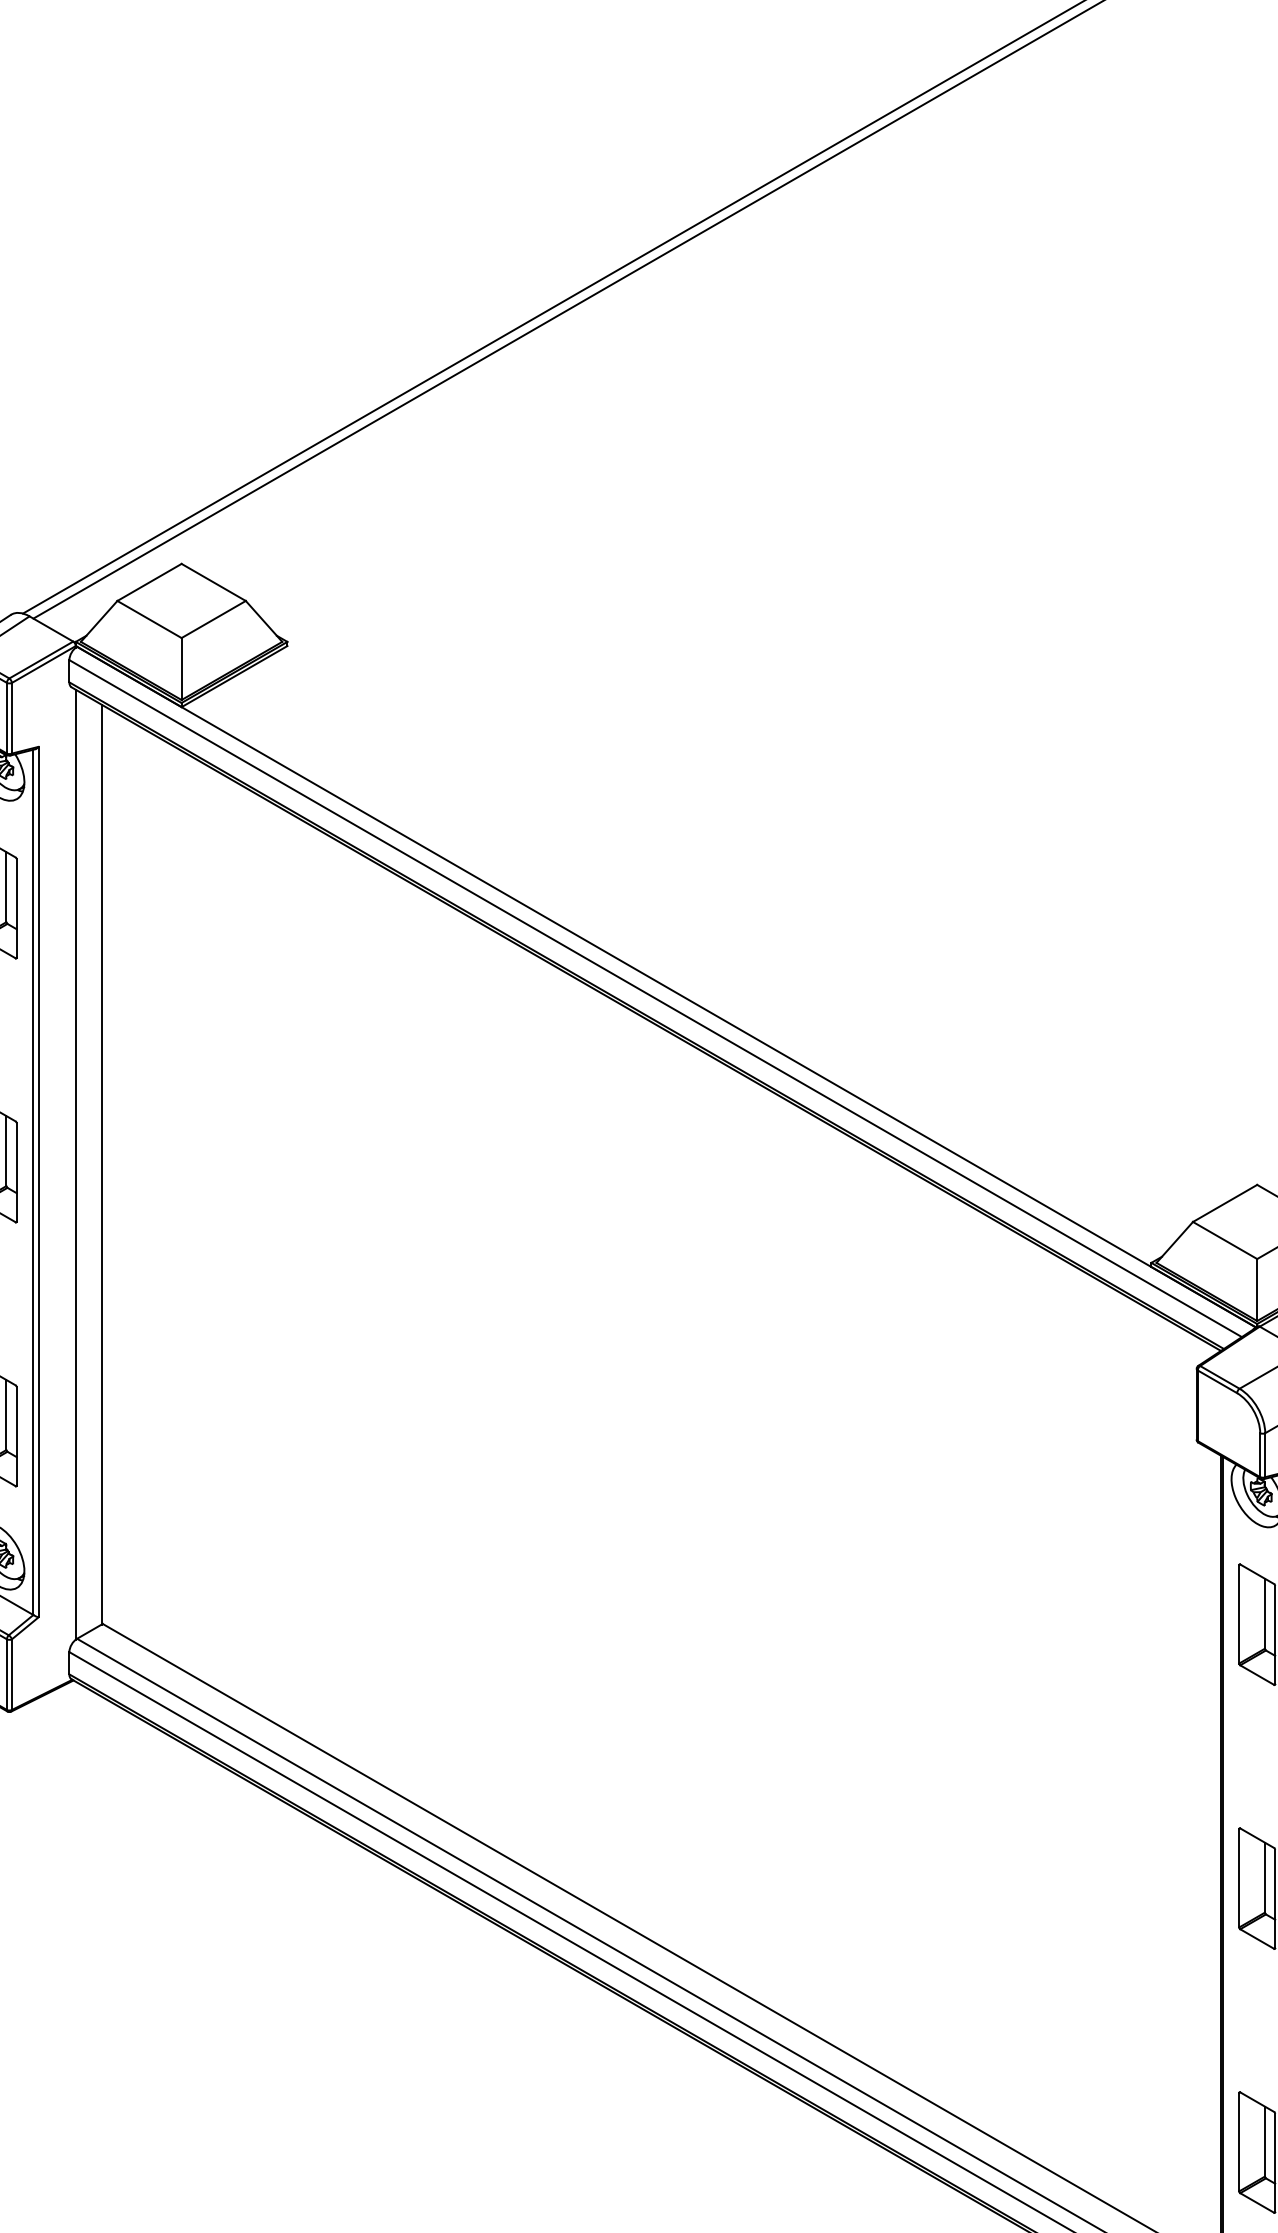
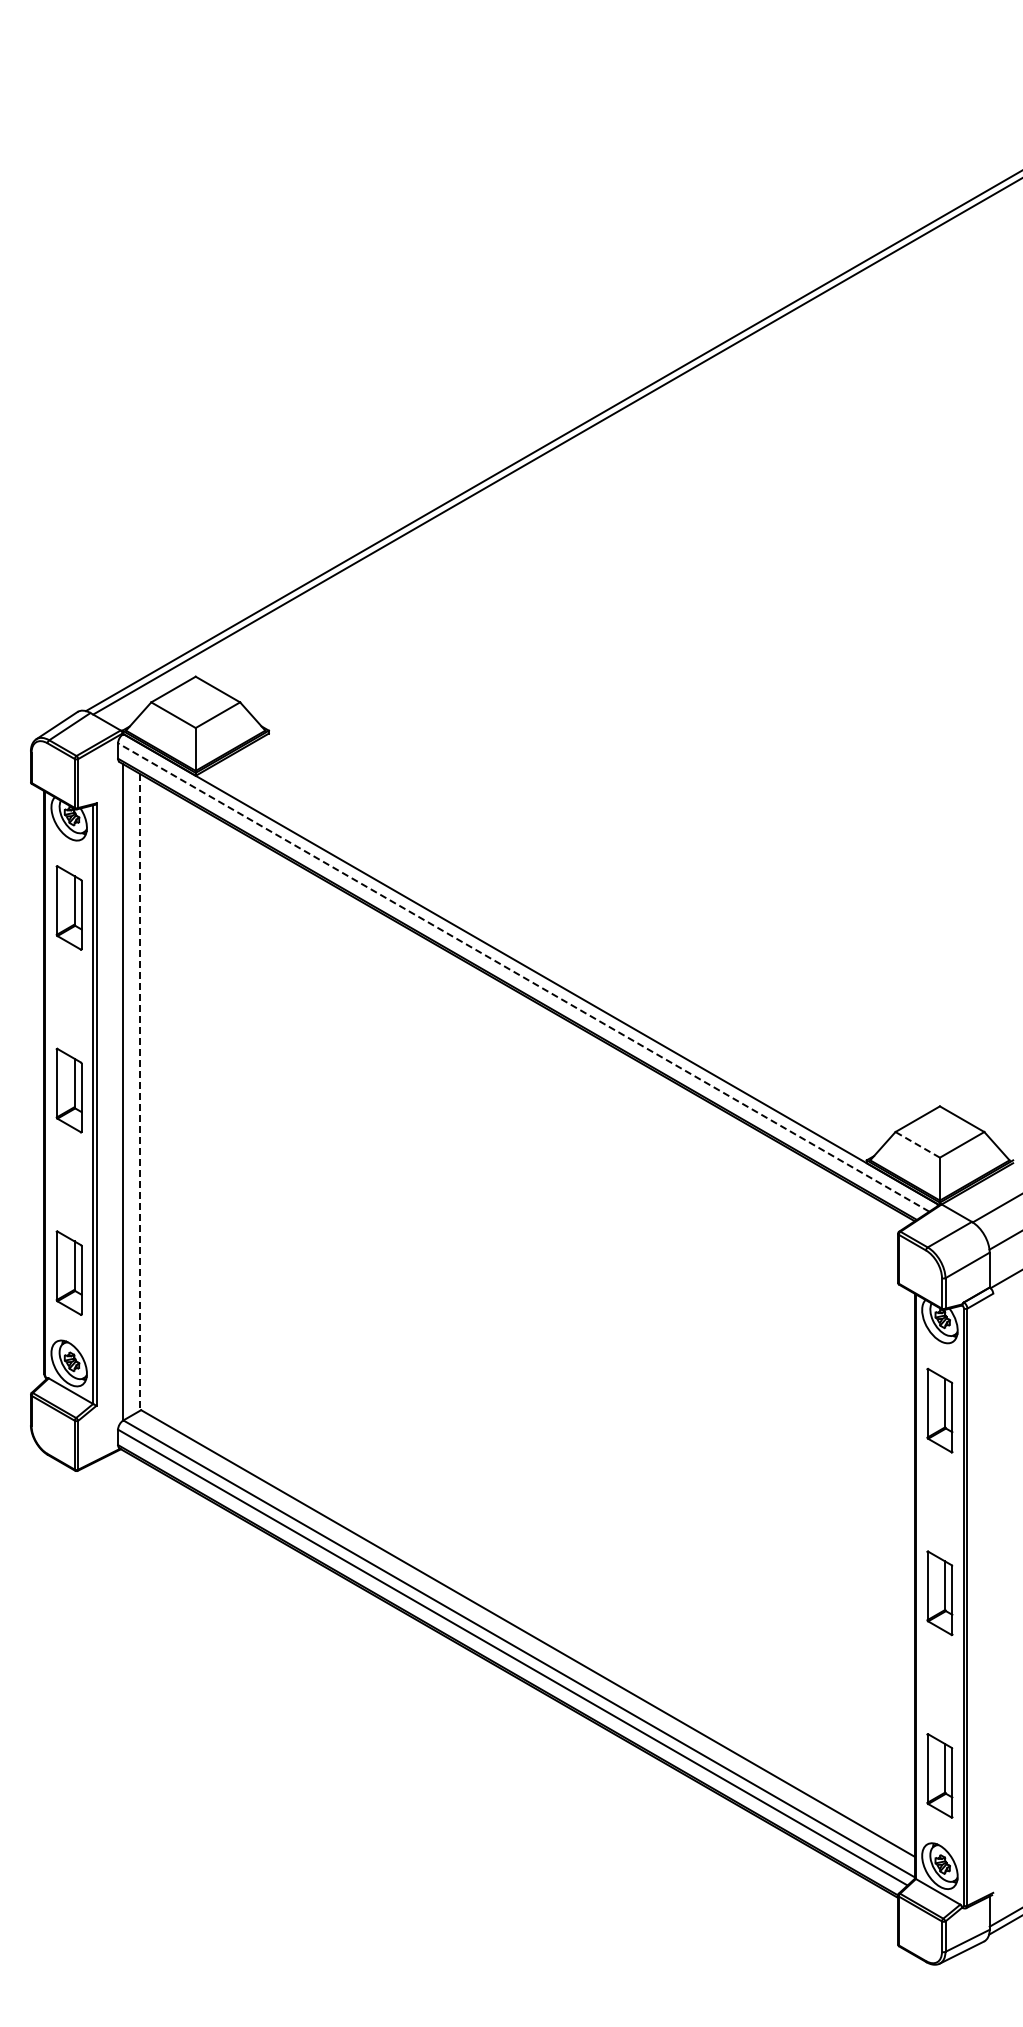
line: (655, 998) -> (523, 977), solid -> dashed
line: (101, 1164) -> (140, 1092), solid -> dashed
line: (1224, 1239) -> (917, 1144), solid -> dashed

